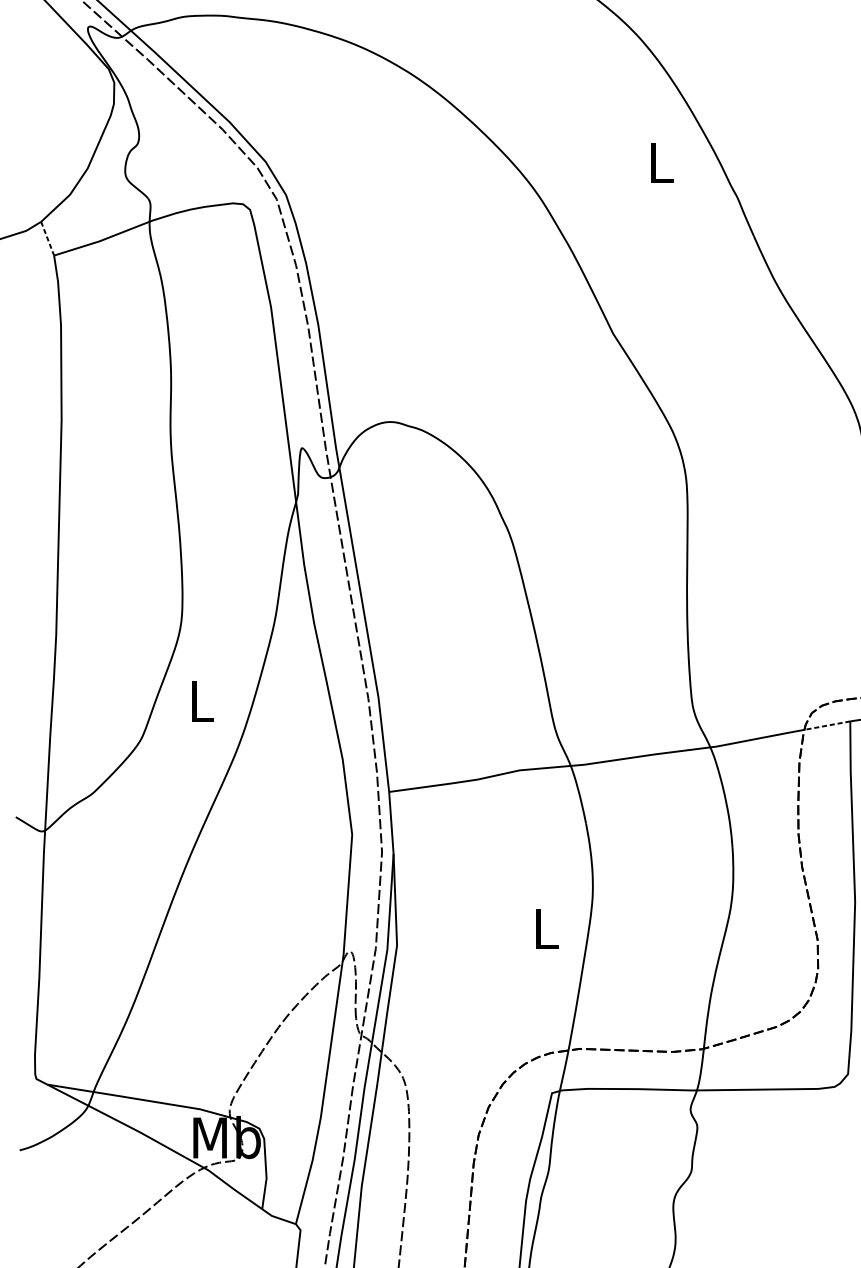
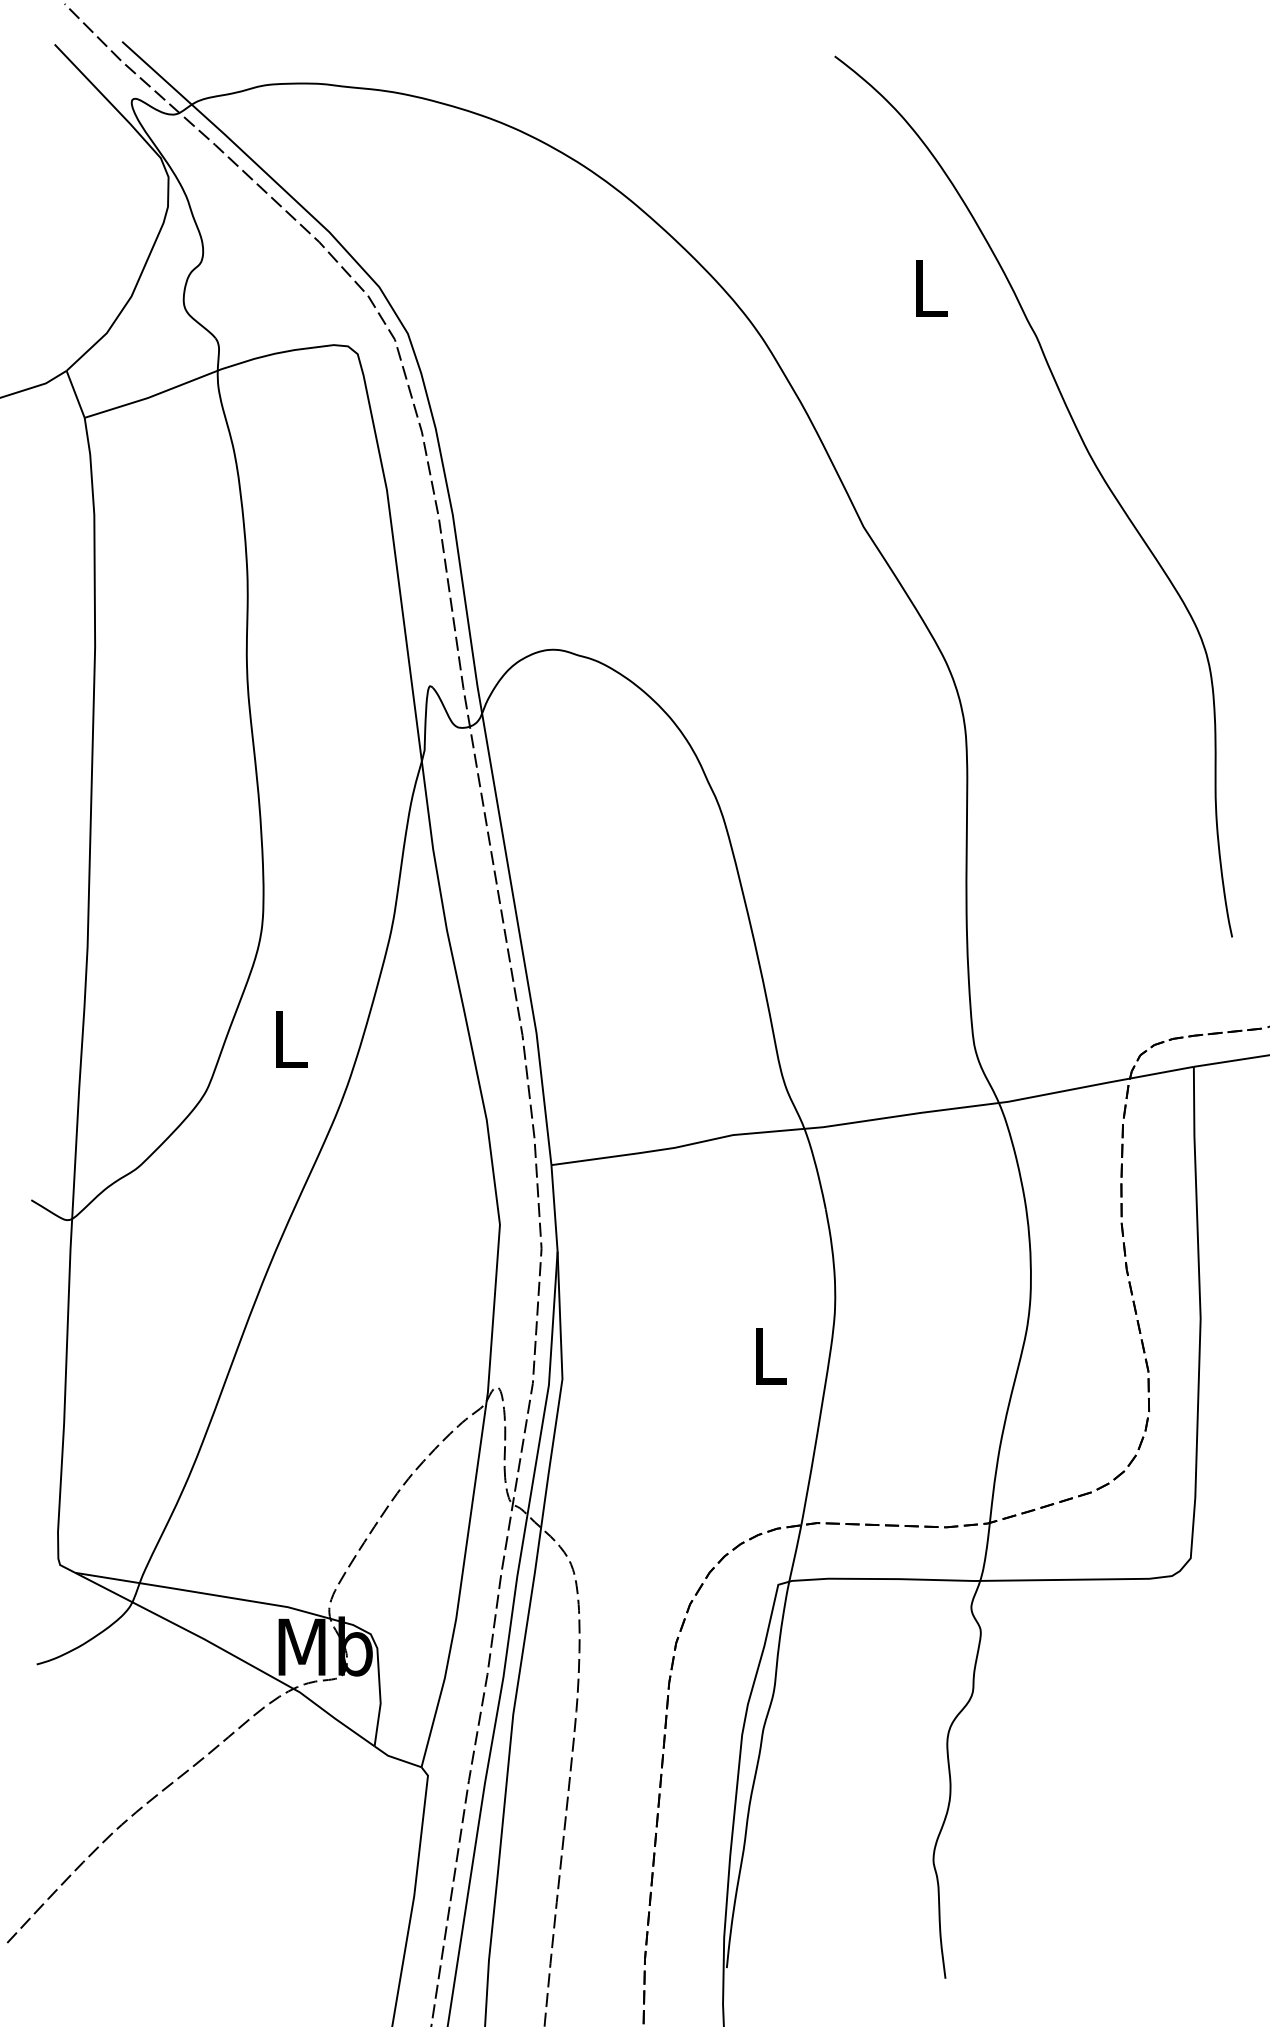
line: (47, 238) -> (75, 394), dashed -> solid
line: (827, 725) -> (1161, 1072), dashed -> solid

